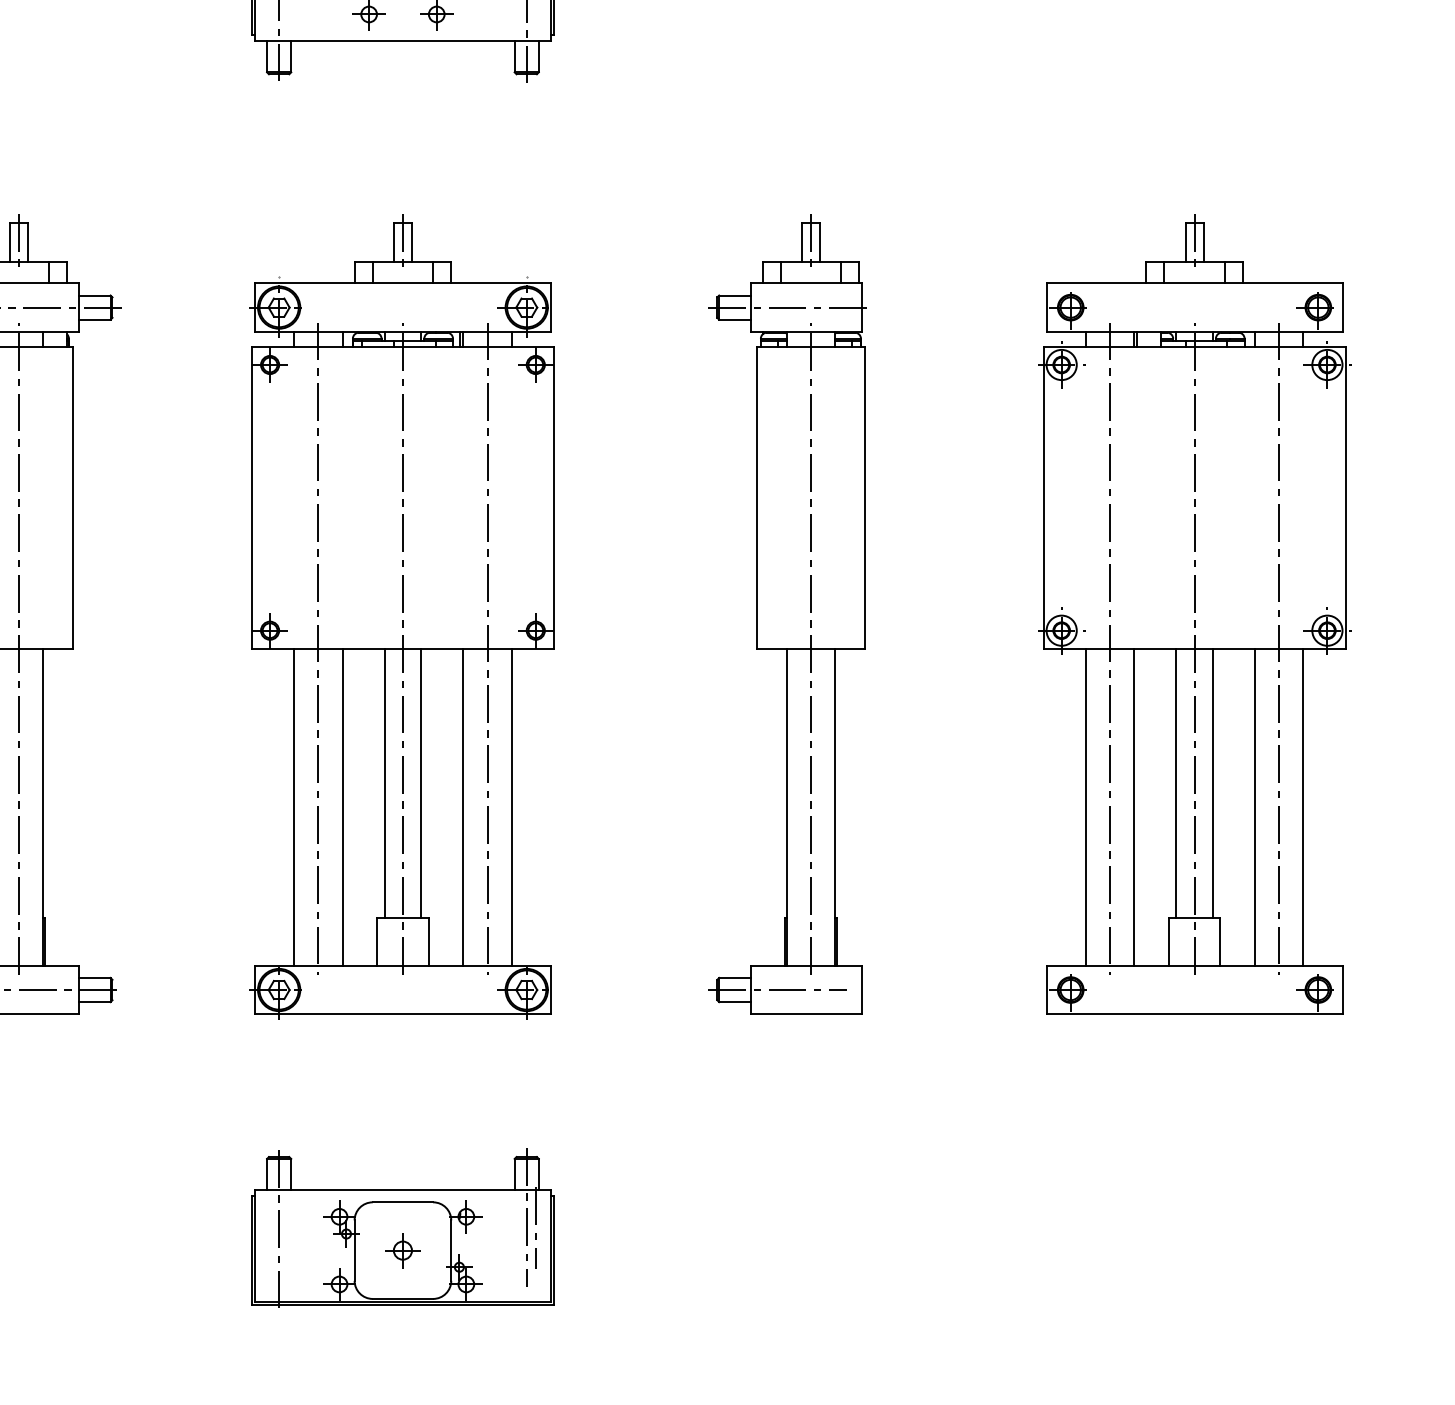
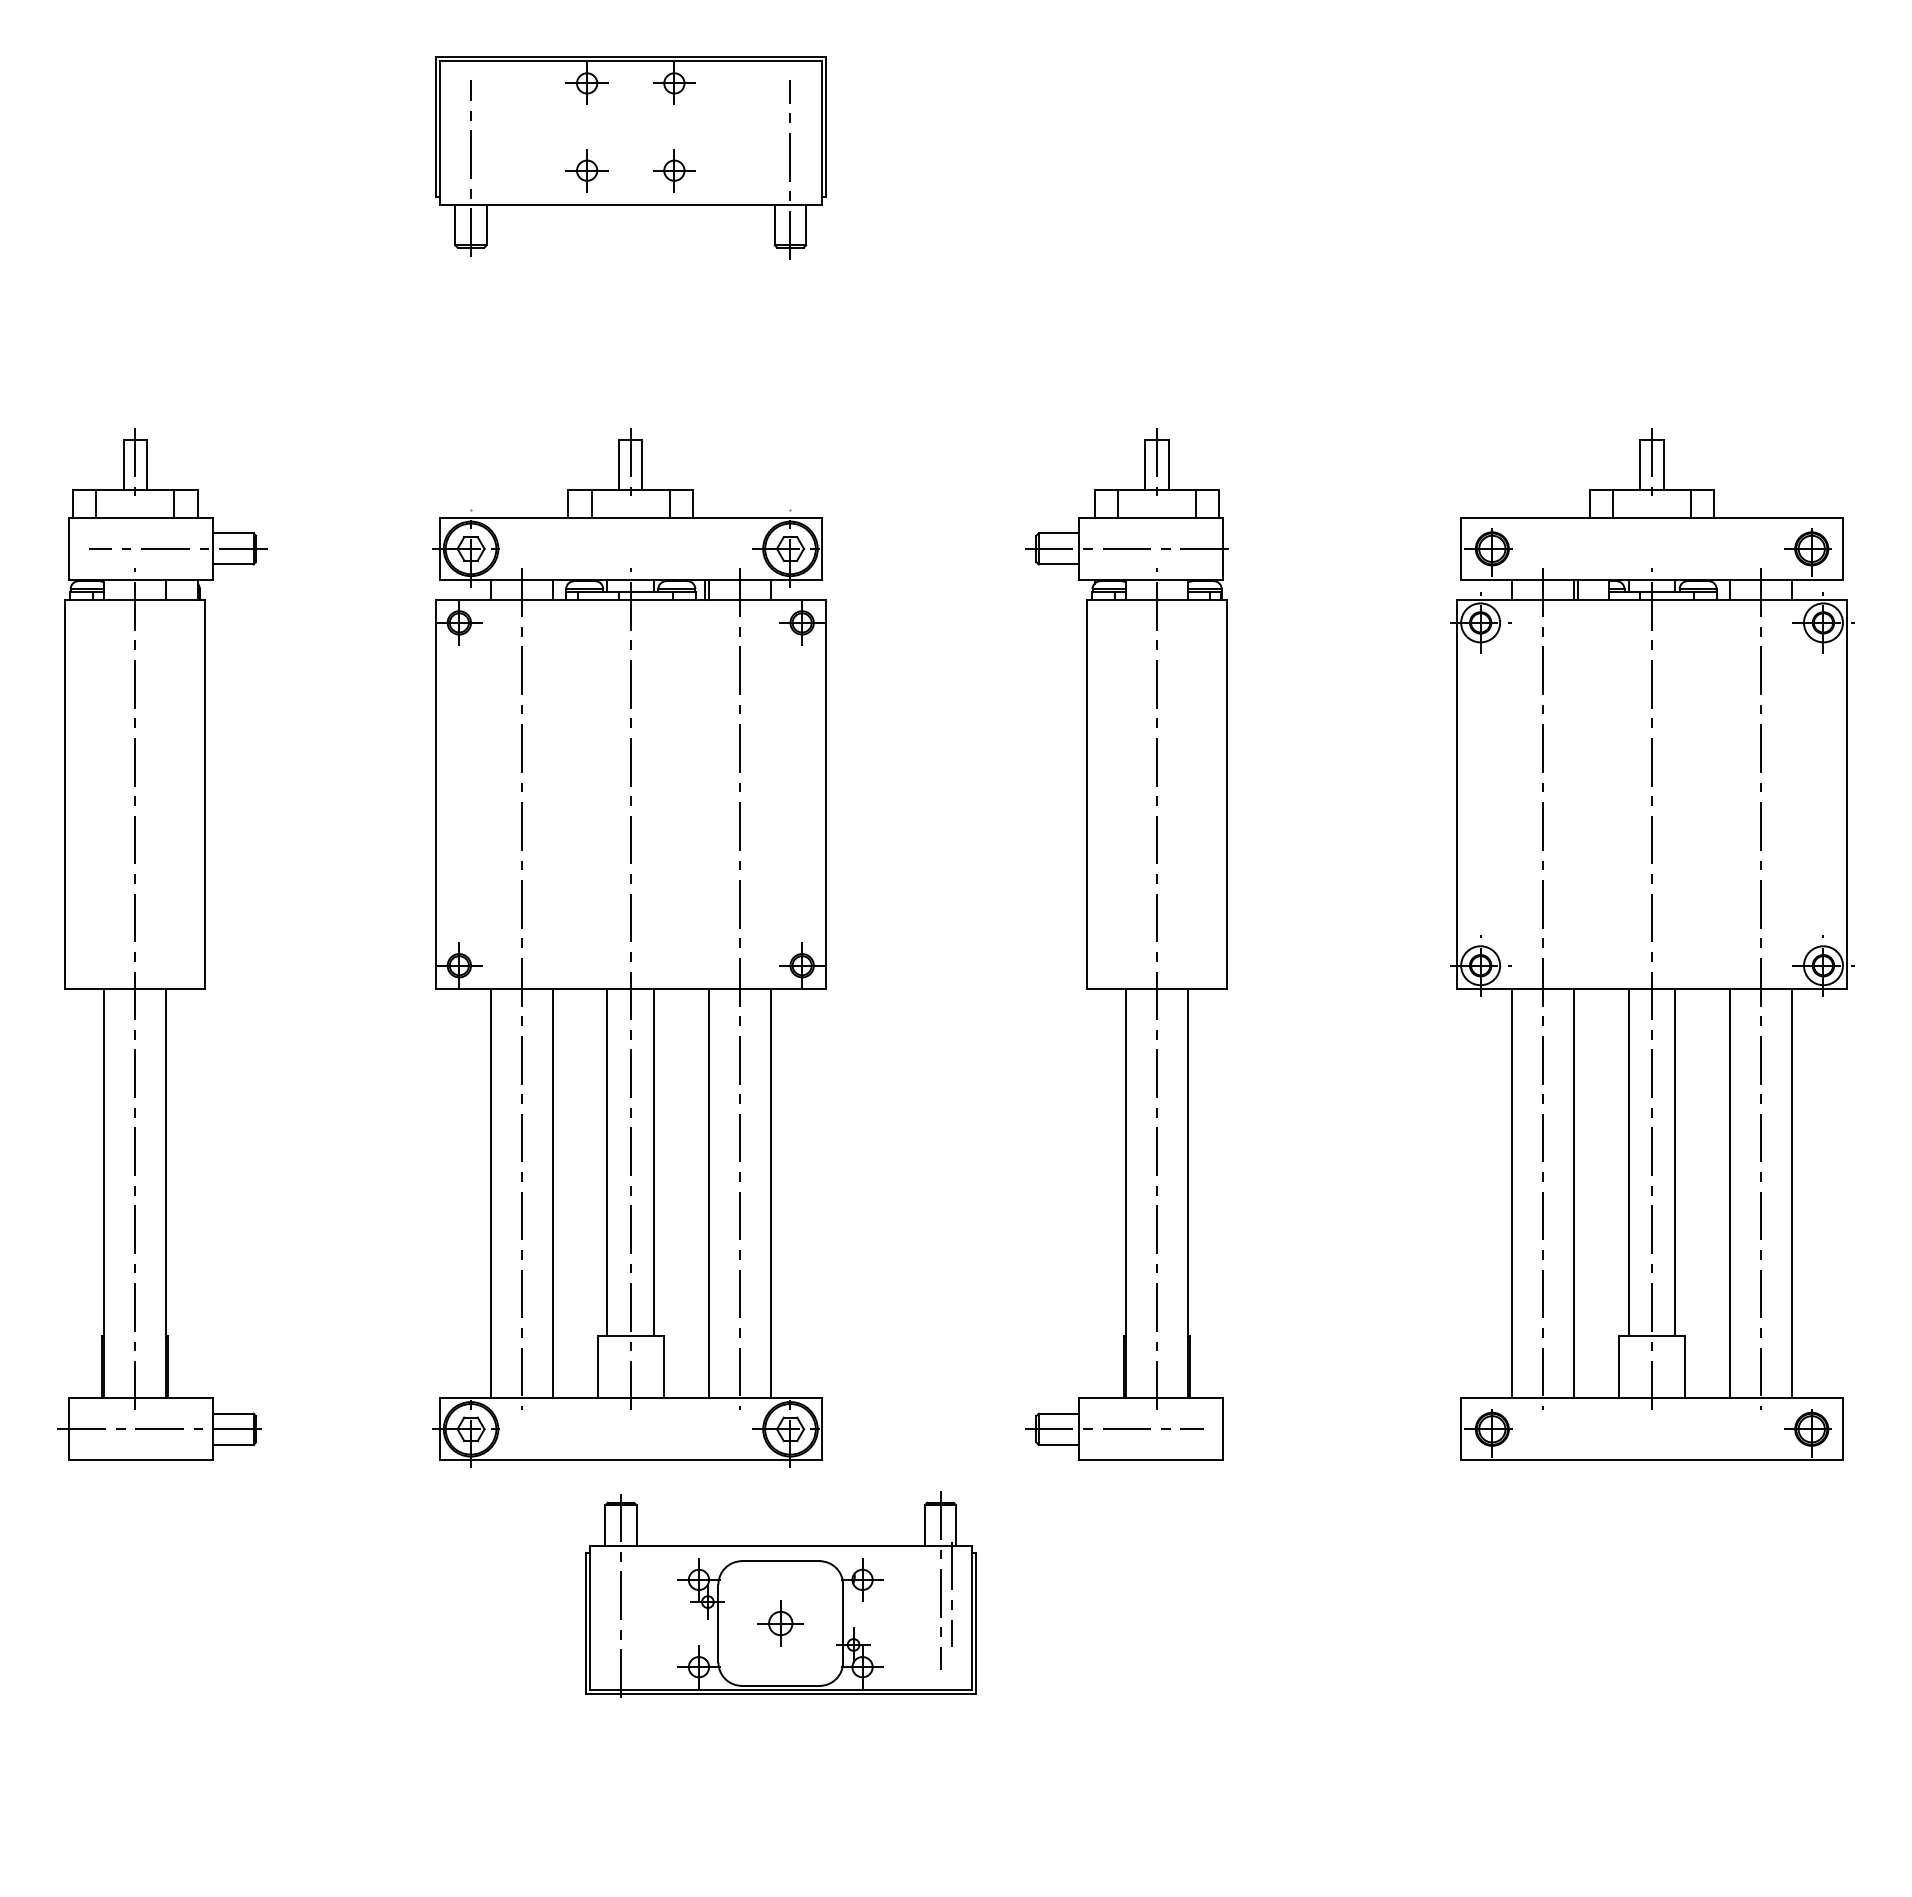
part: (402, 1228) -> (780, 1594), moved

